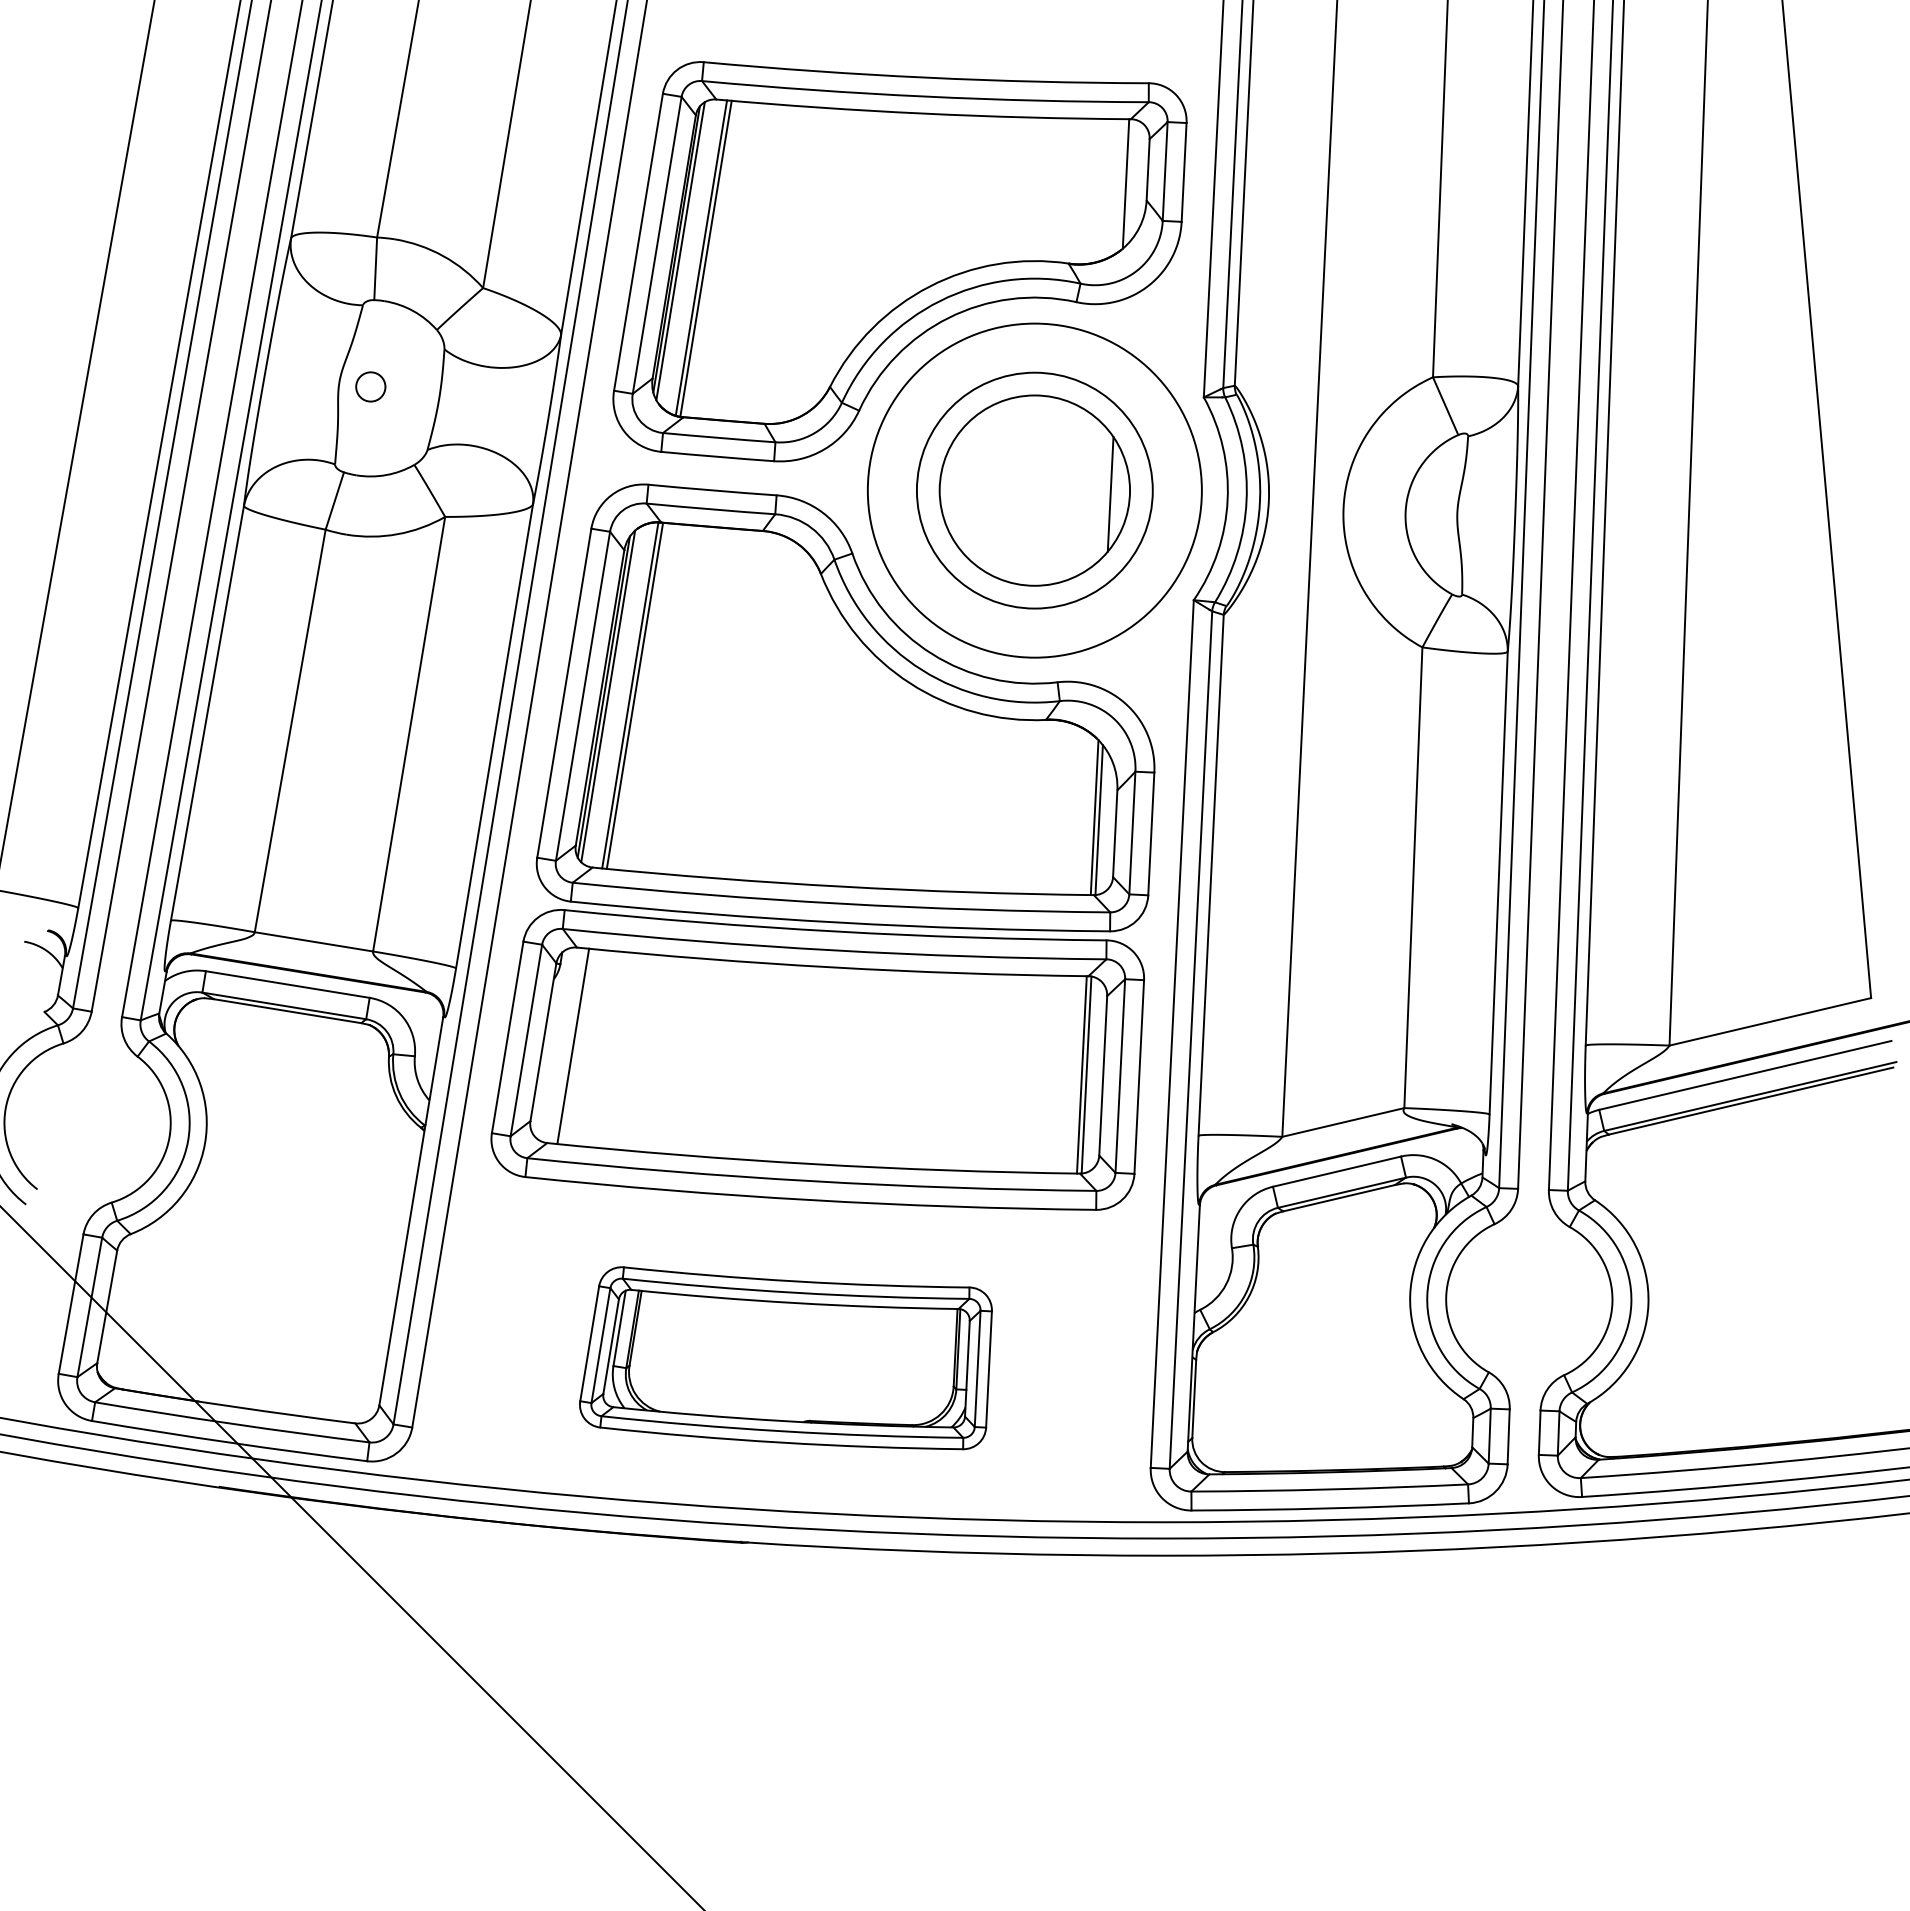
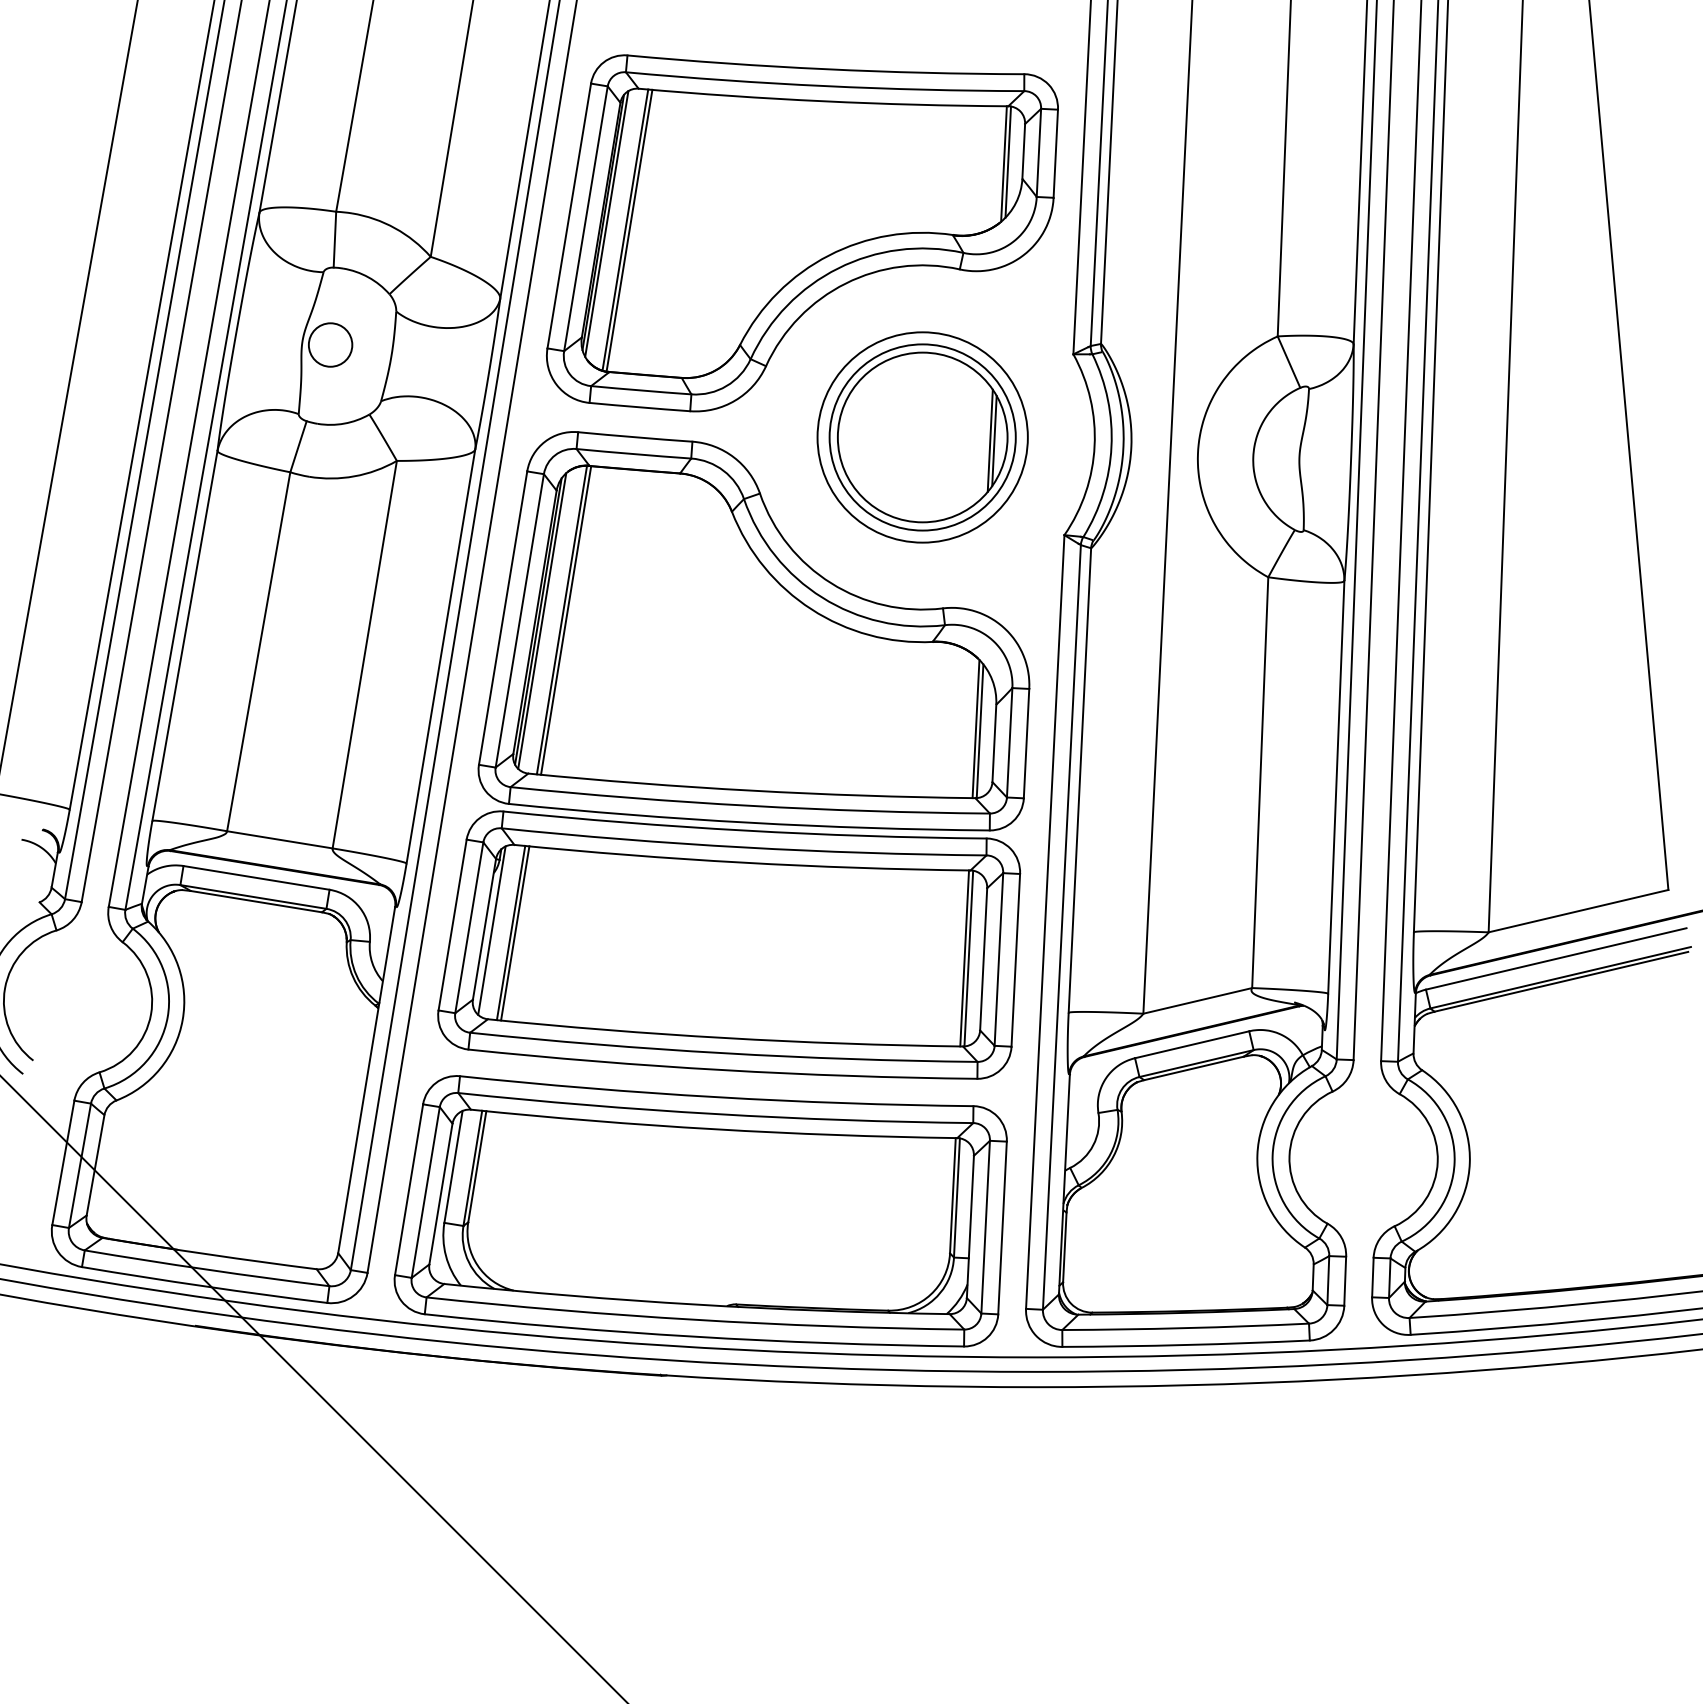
line: (1130, 181) -> (1007, 161), added
circle: (370, 386) -> (330, 344), size x1.67
circle: (1034, 490) -> (922, 437), size x0.62
line: (1114, 494) -> (993, 440), added
line: (551, 1043) -> (491, 930), added
line: (577, 1046) -> (514, 933), added
part: (785, 1357) -> (700, 1210), size x1.67

